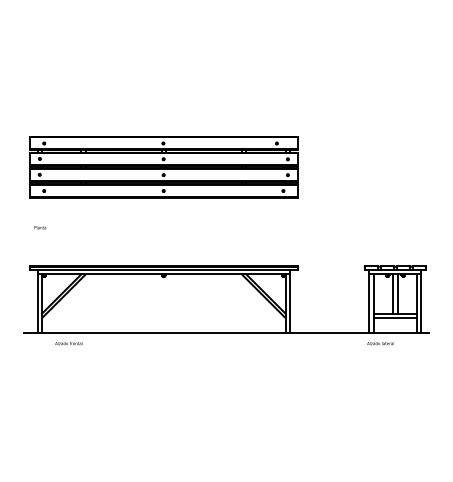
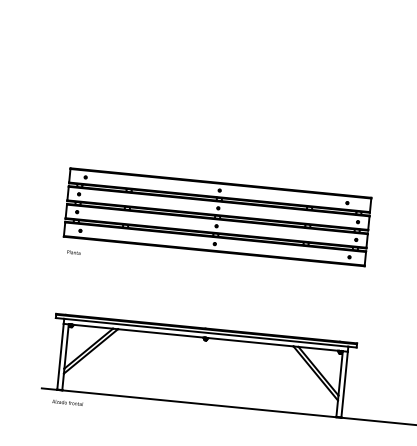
text: (40, 227) -> (74, 252), moved
text: (68, 343) -> (67, 402), moved

